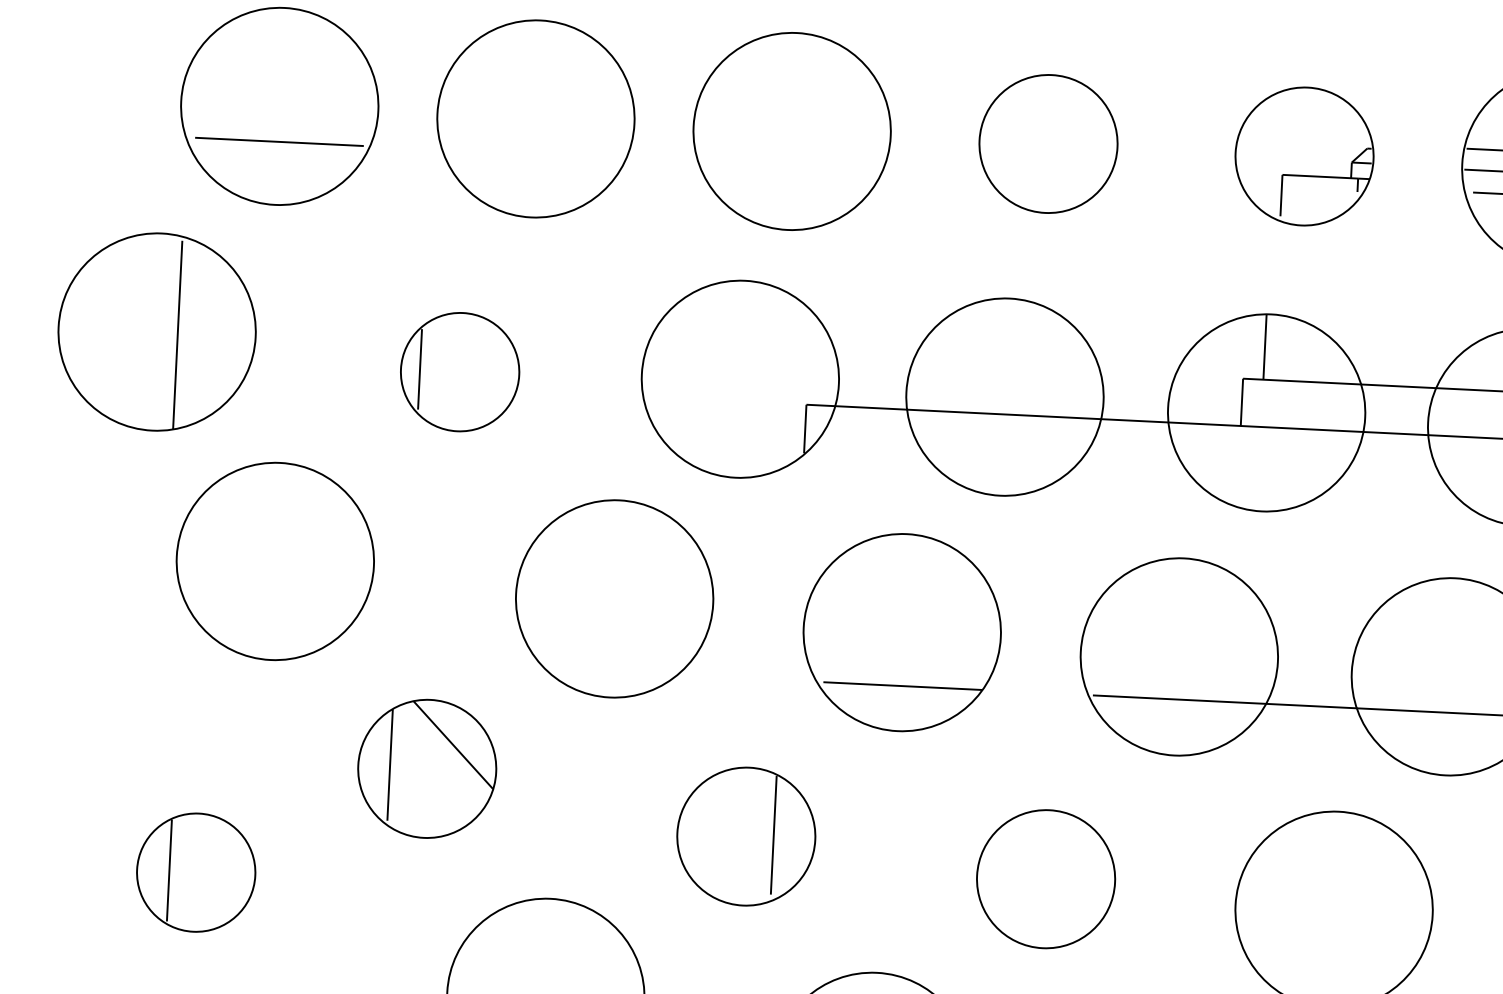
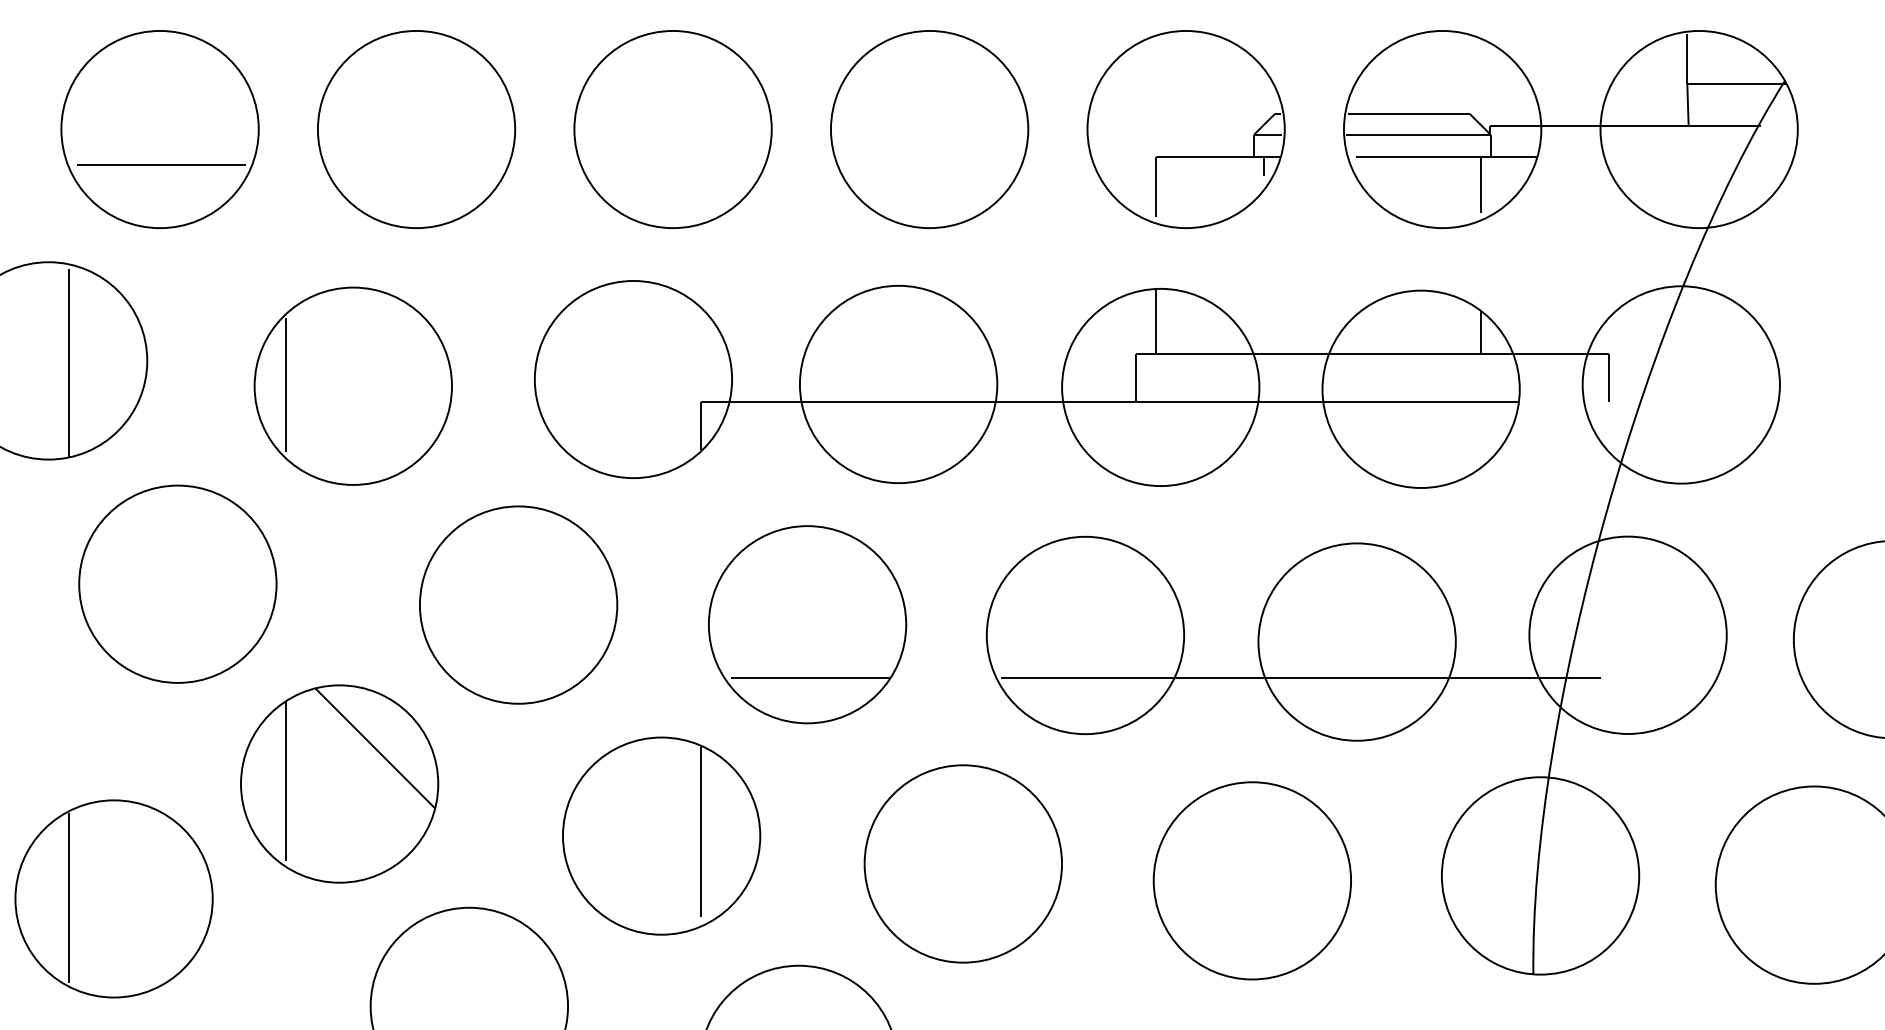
part: (1048, 143) -> (929, 129), size x1.43
part: (1303, 156) -> (1185, 129), size x1.43
part: (459, 371) -> (352, 385), size x1.67
part: (427, 768) -> (339, 783), size x1.43
part: (746, 836) -> (661, 835), size x1.43
part: (195, 872) -> (113, 898), size x1.67
part: (1045, 878) -> (962, 863), size x1.43

